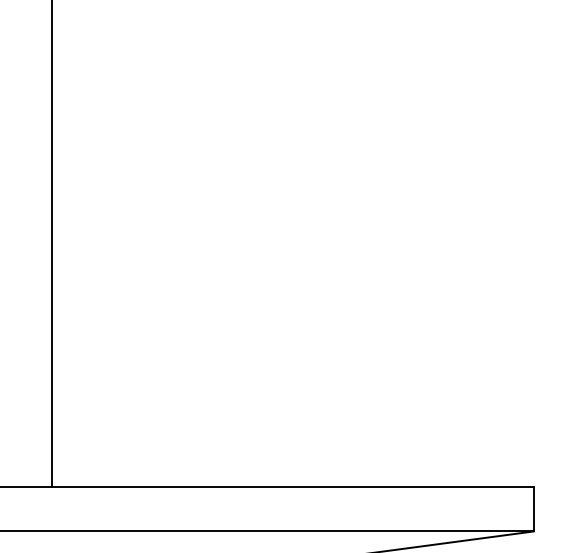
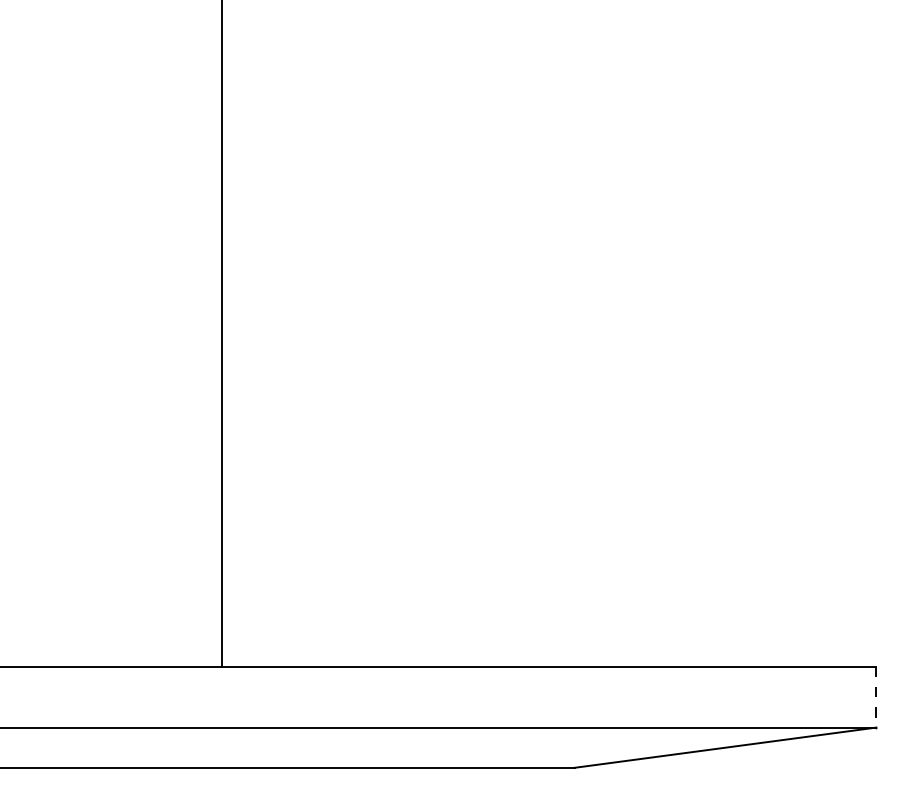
line: (533, 509) -> (876, 697), solid -> dashed

